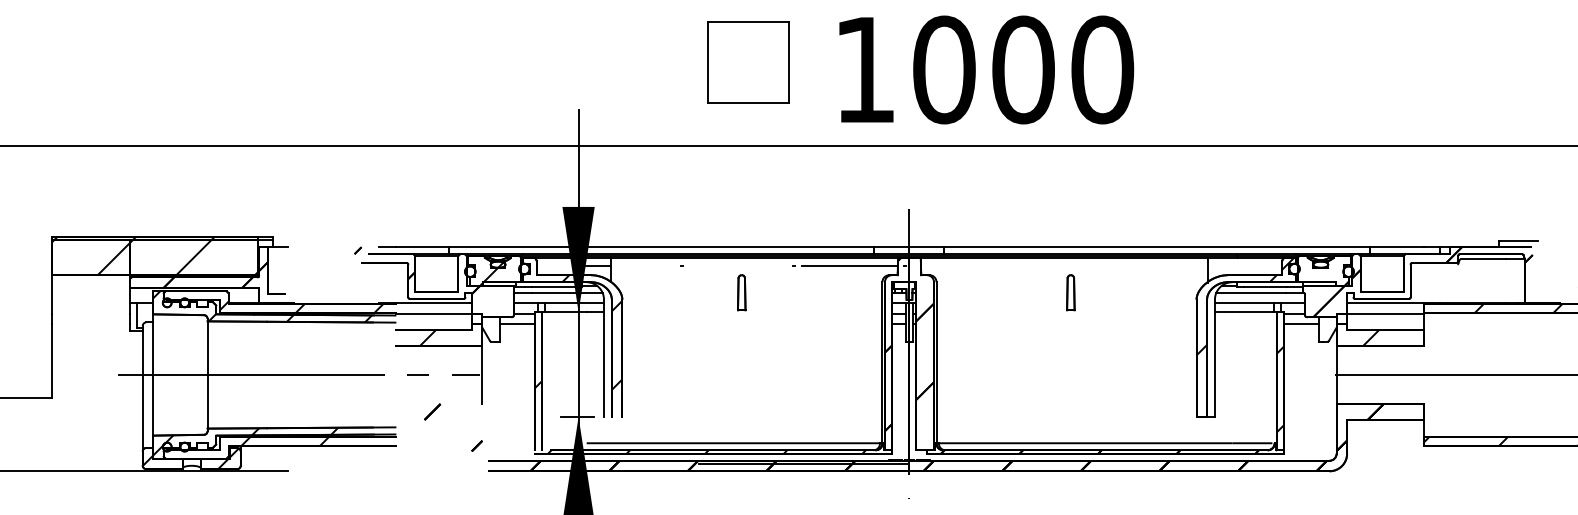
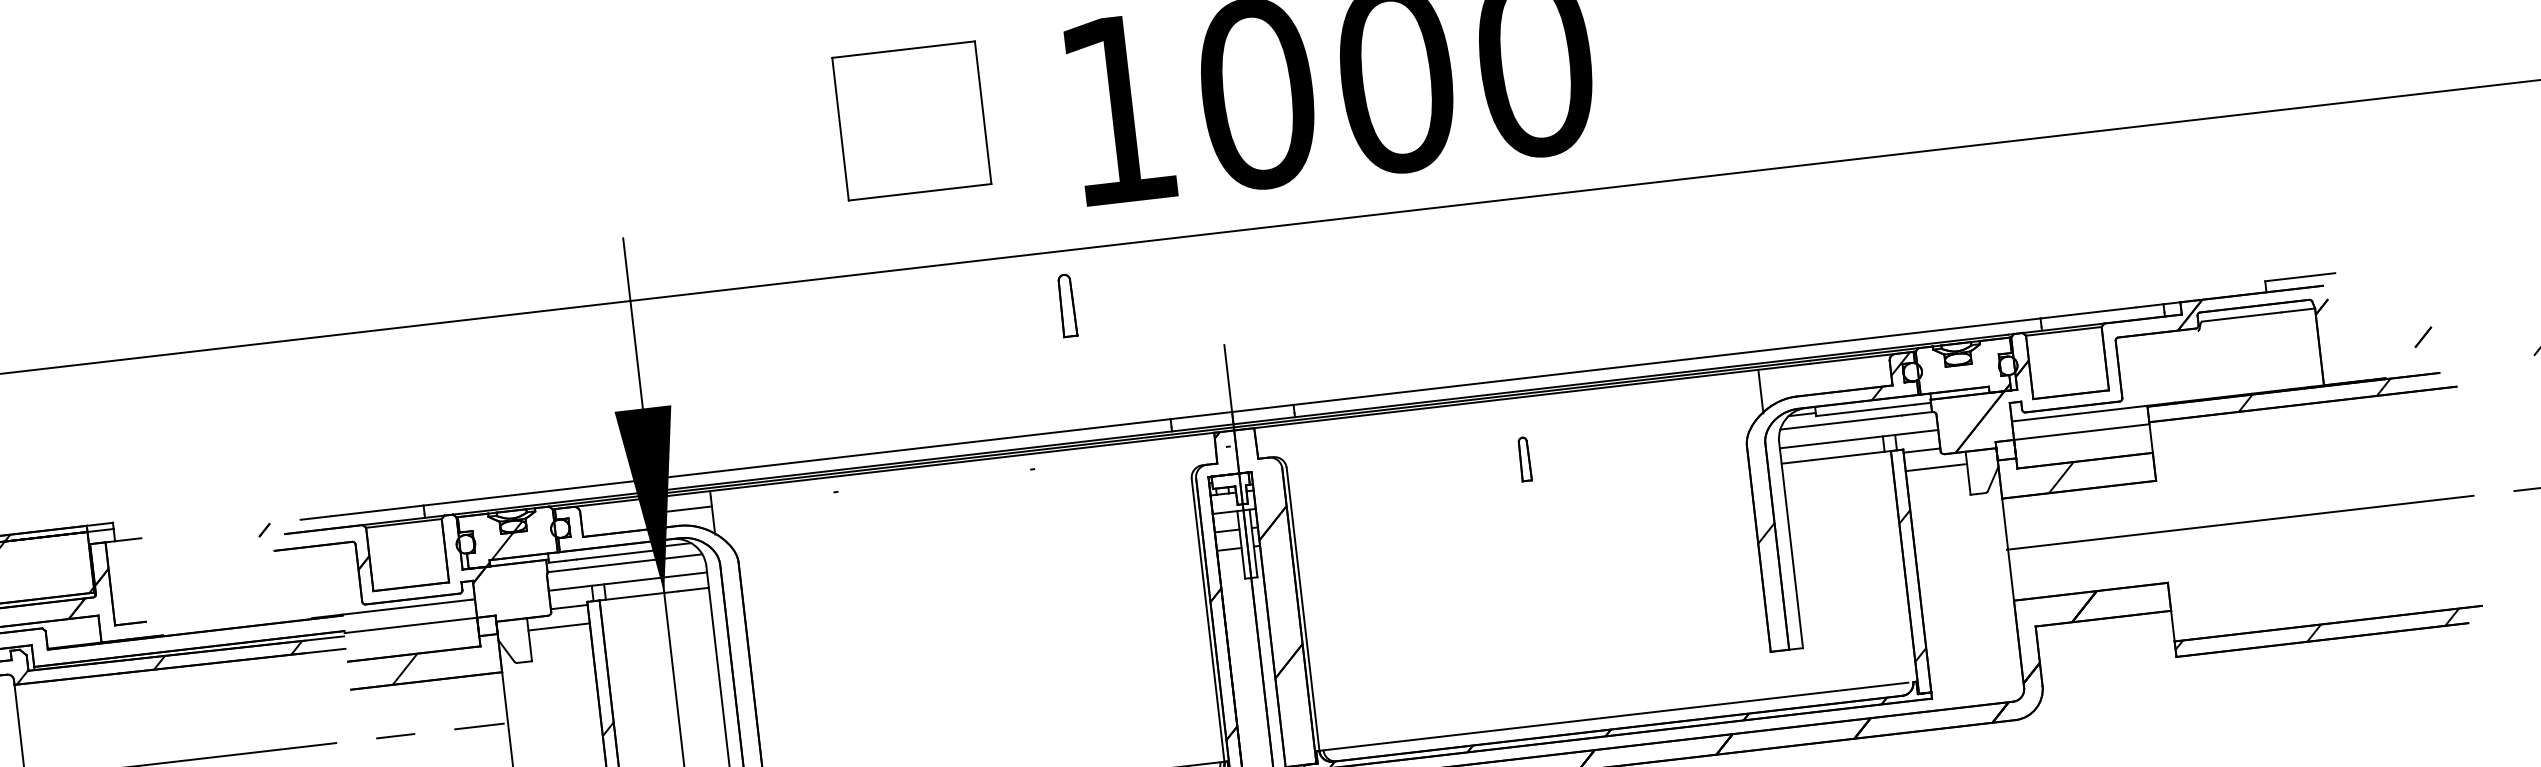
line: (849, 266) -> (1130, 458), removed
part: (741, 292) -> (1066, 305), moved
part: (1070, 292) -> (1524, 458), size x0.7
hatch: (301, 306) -> (176, 639), removed
hatch: (592, 332) -> (692, 626), removed

